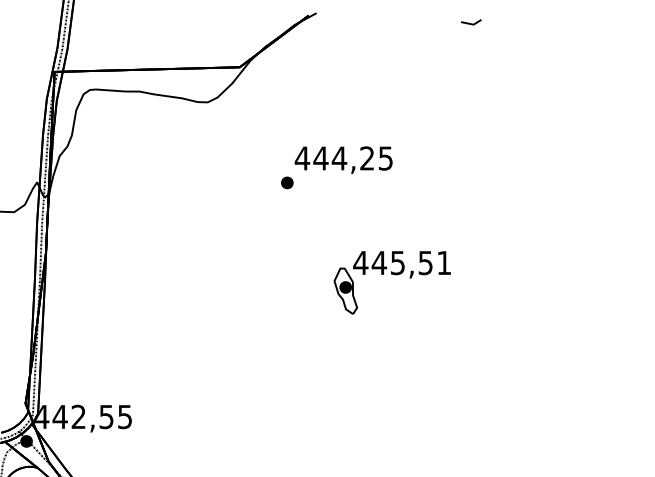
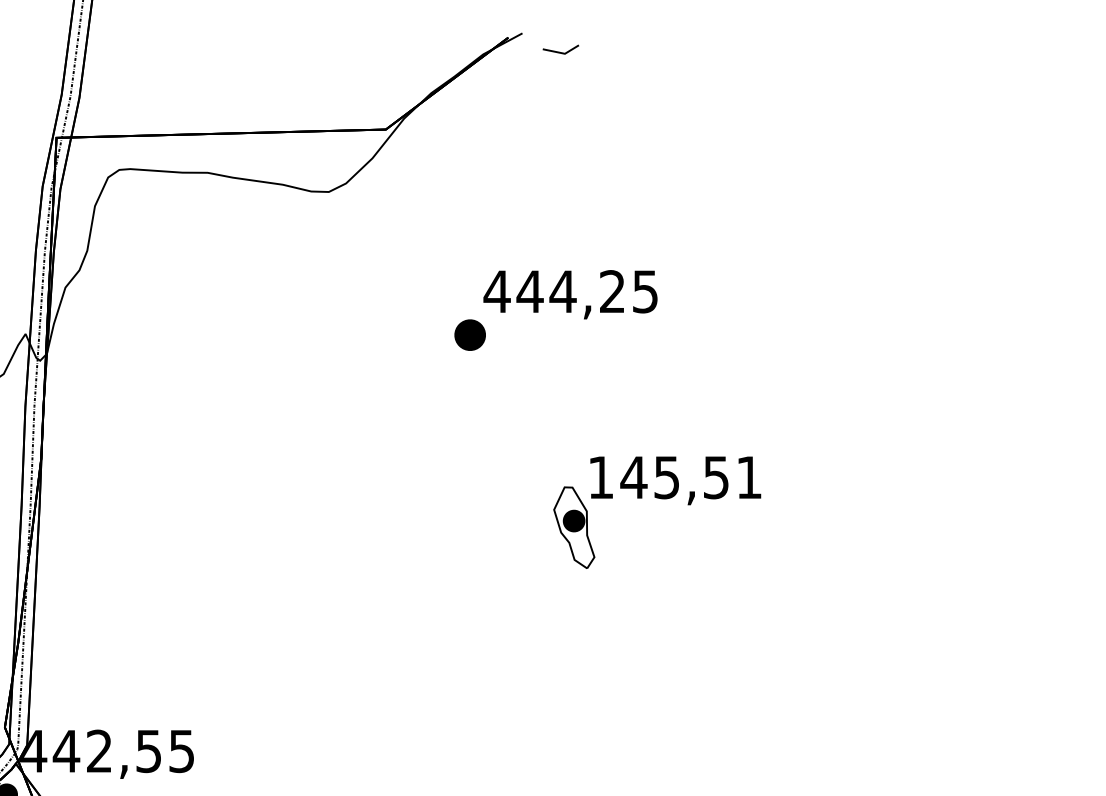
line: (471, 23) -> (561, 51), moved
part: (287, 182) -> (470, 334), size x1.4
text: (360, 262) -> (600, 476), 445,51 -> 145,51

